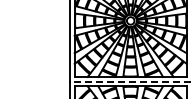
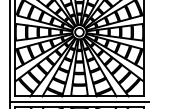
line: (130, 81) -> (79, 101), dashed -> solid

